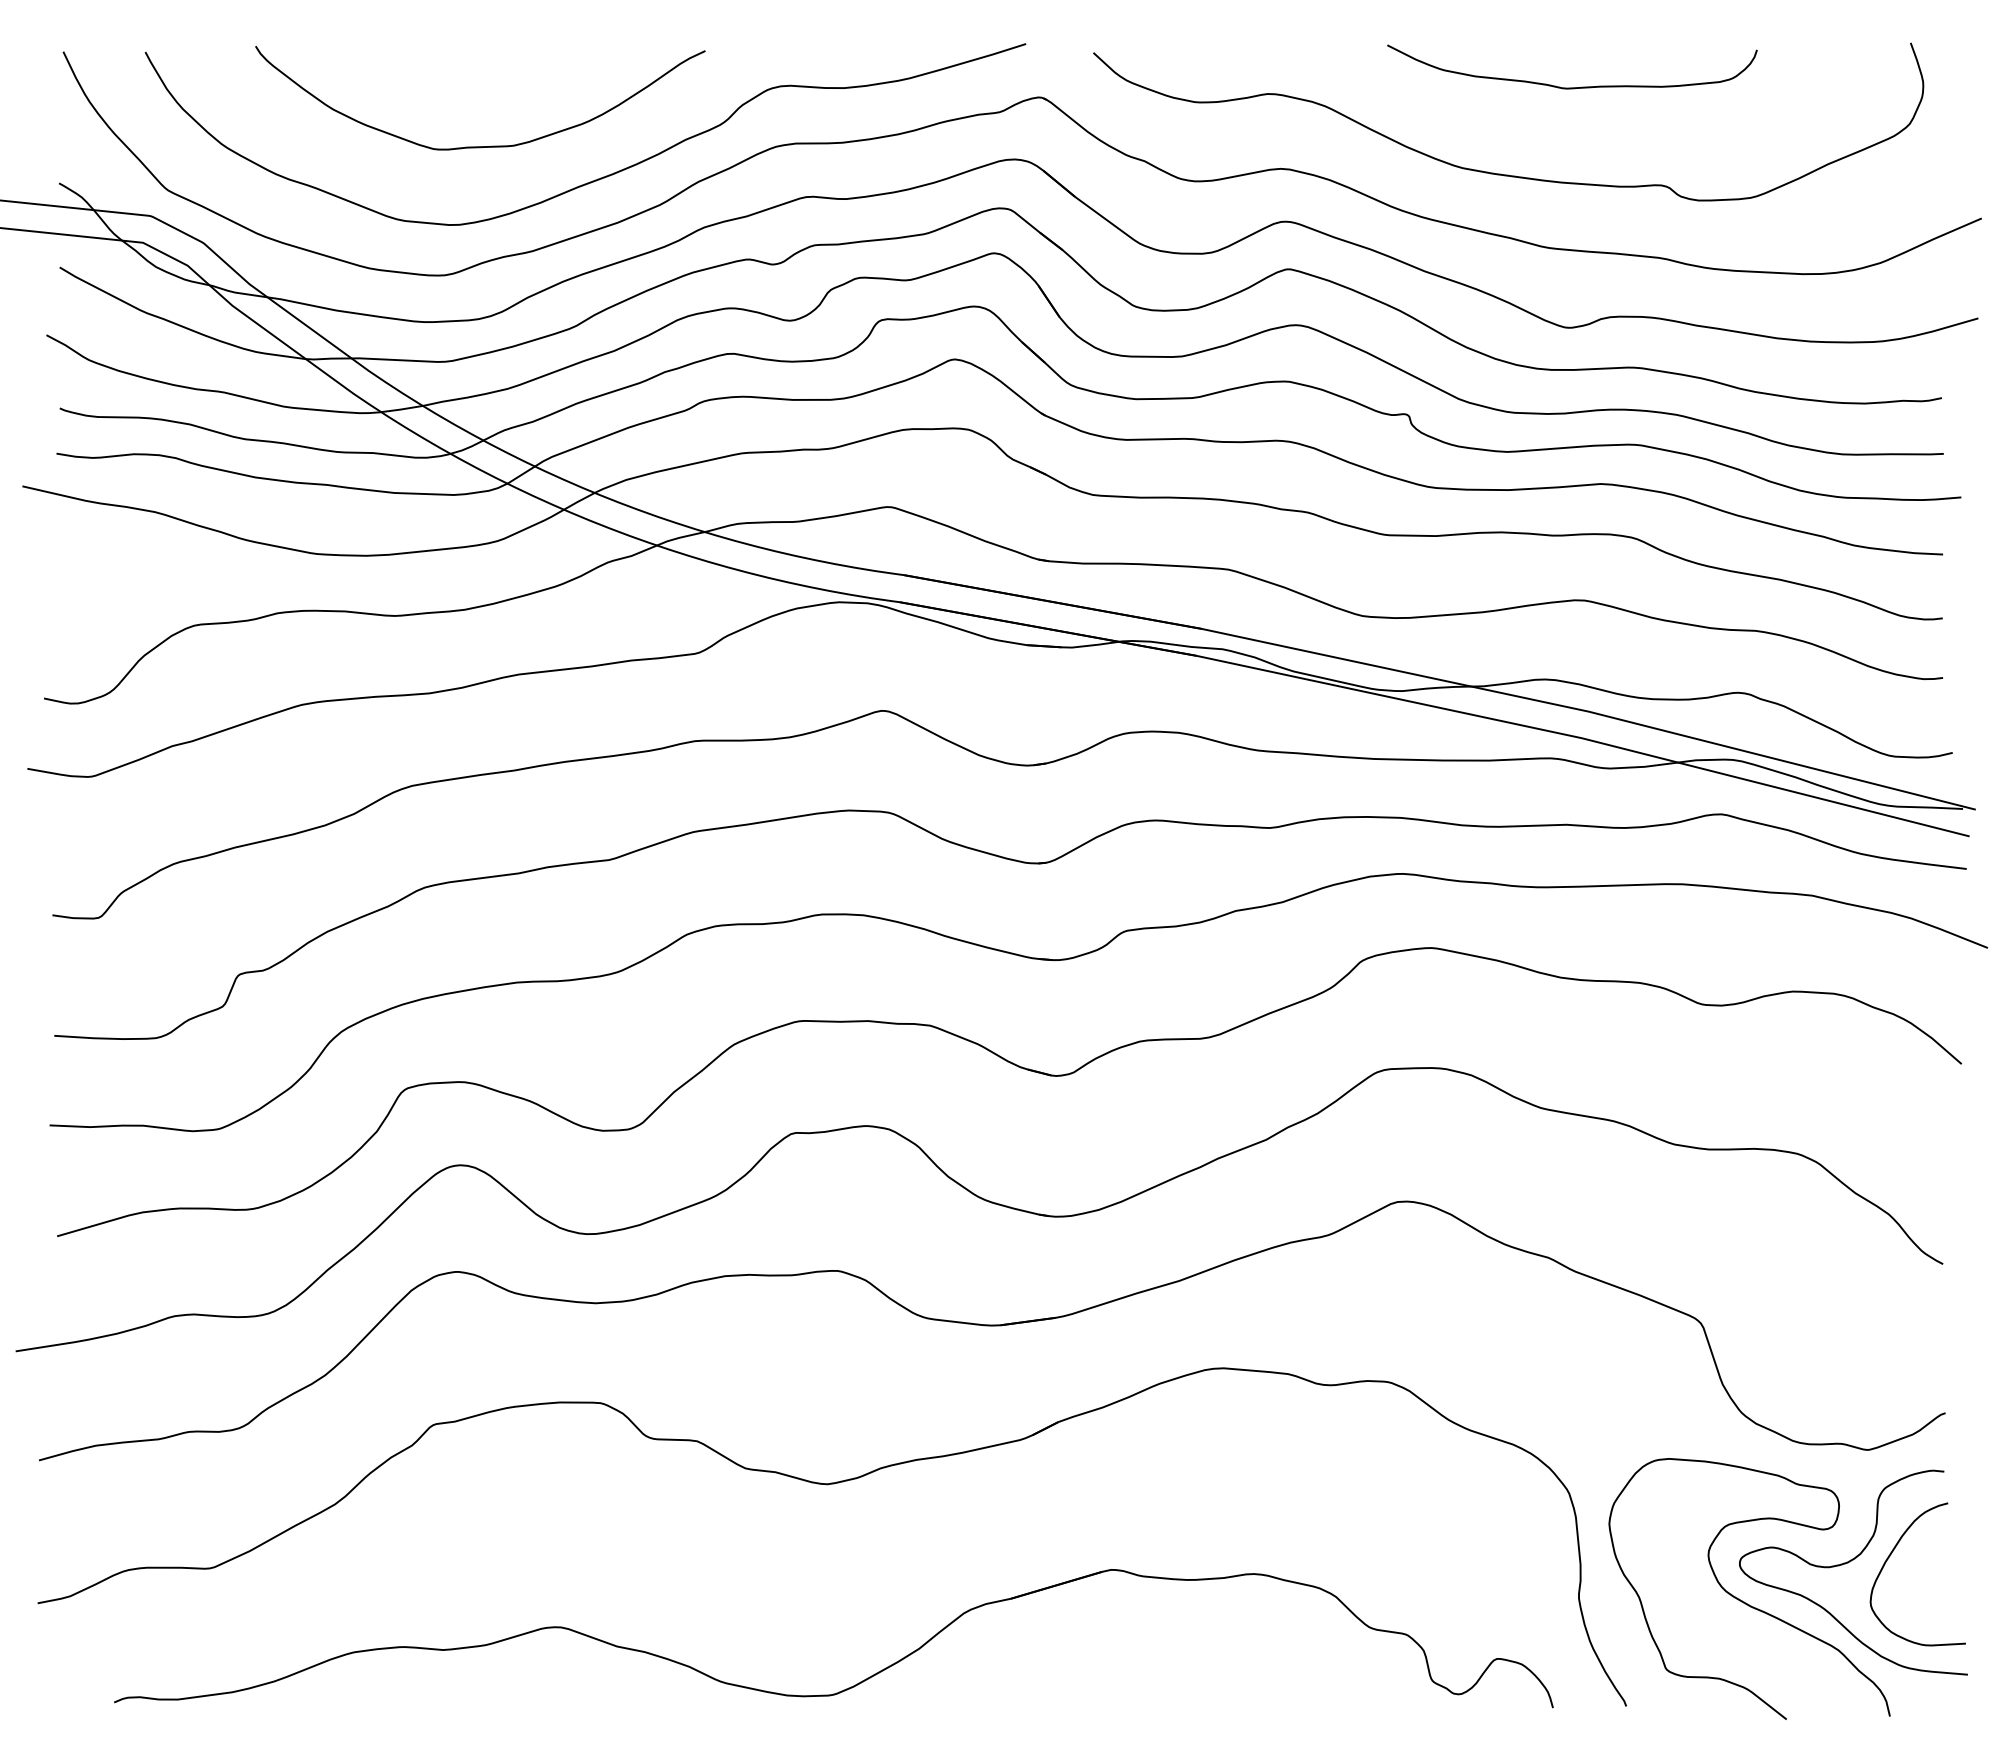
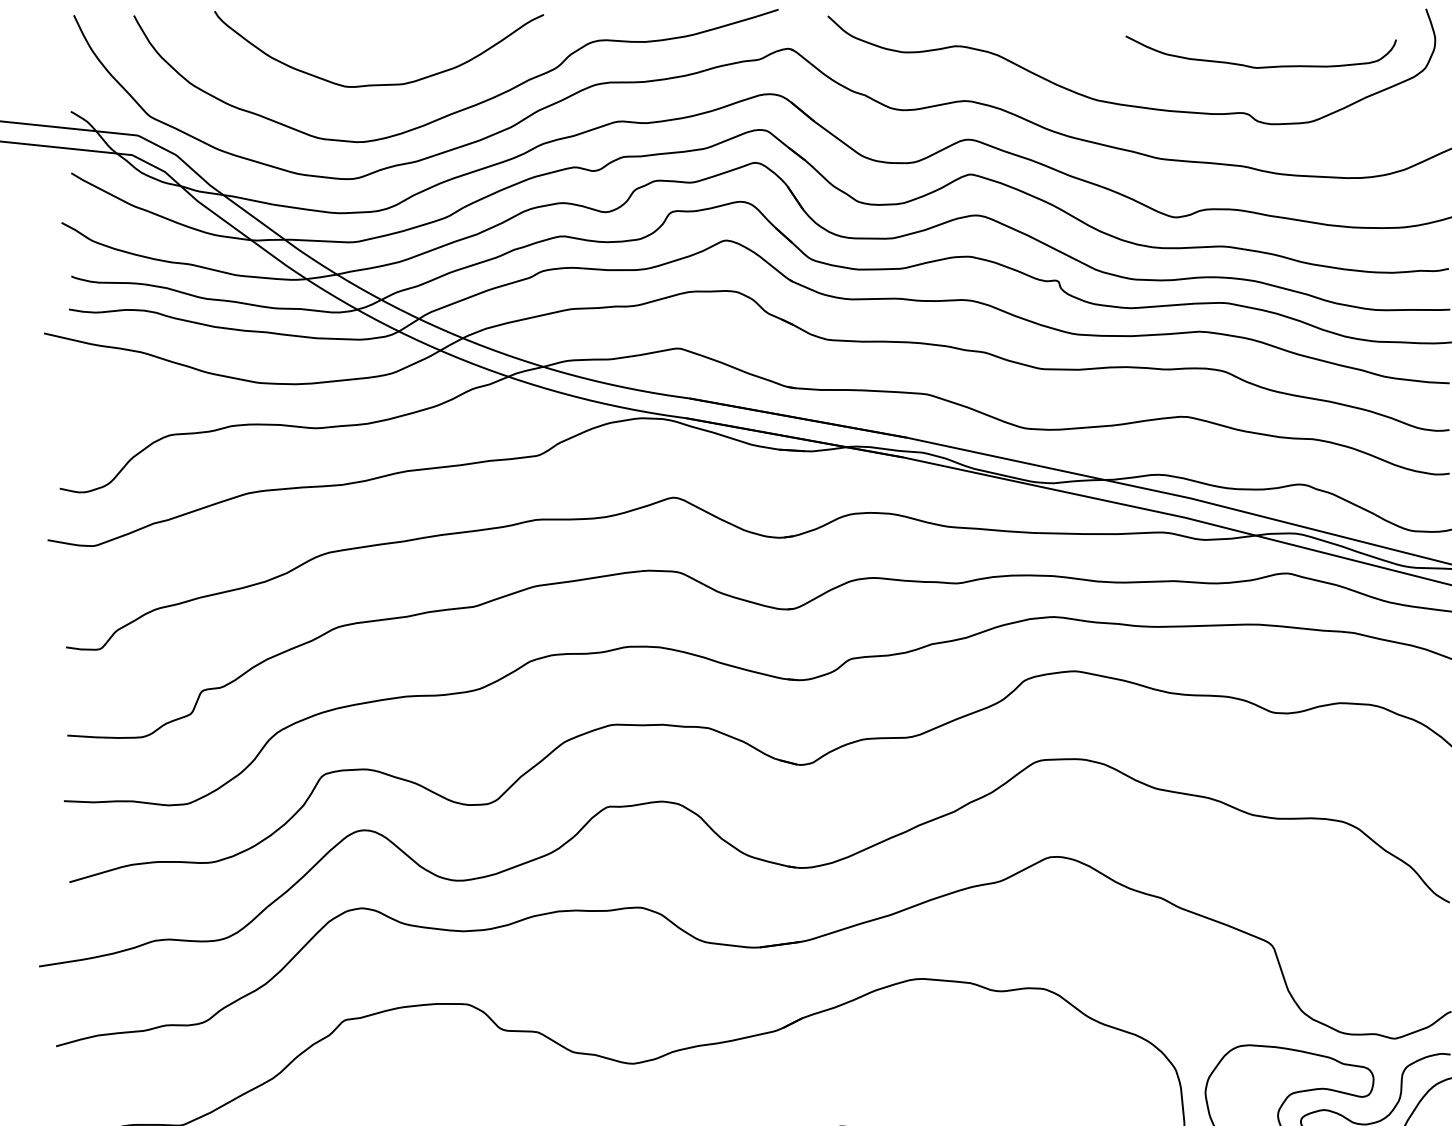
curve: (1572, 87) -> (1261, 67), moved

